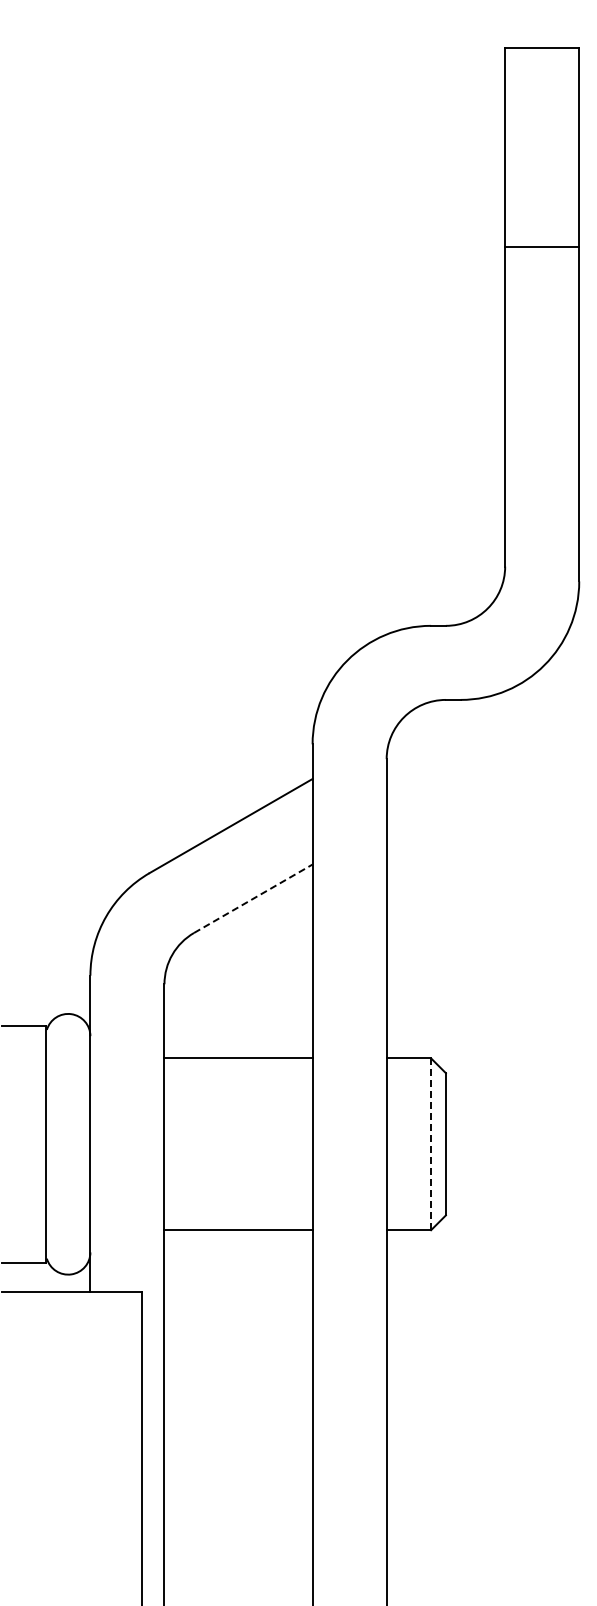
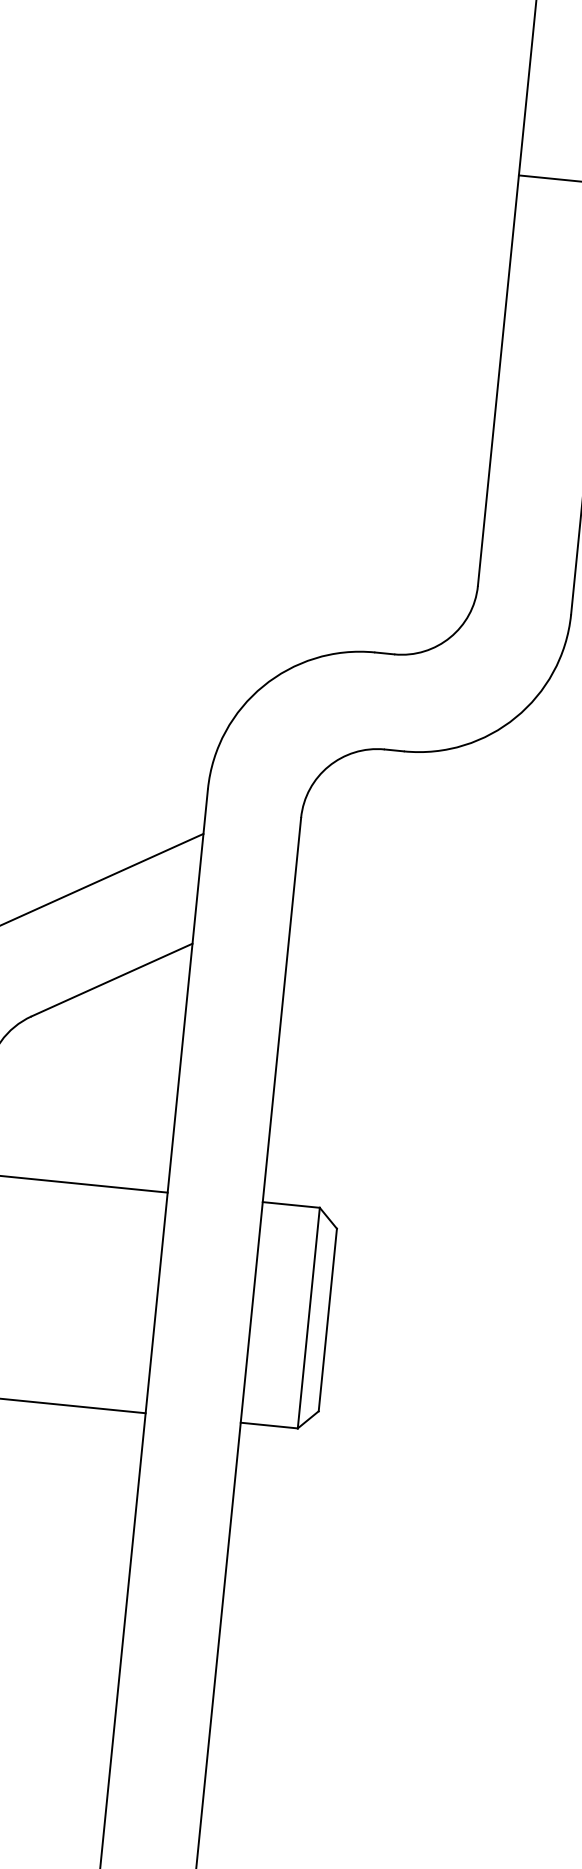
line: (253, 898) -> (112, 979), dashed -> solid
line: (431, 1144) -> (309, 1318), dashed -> solid

